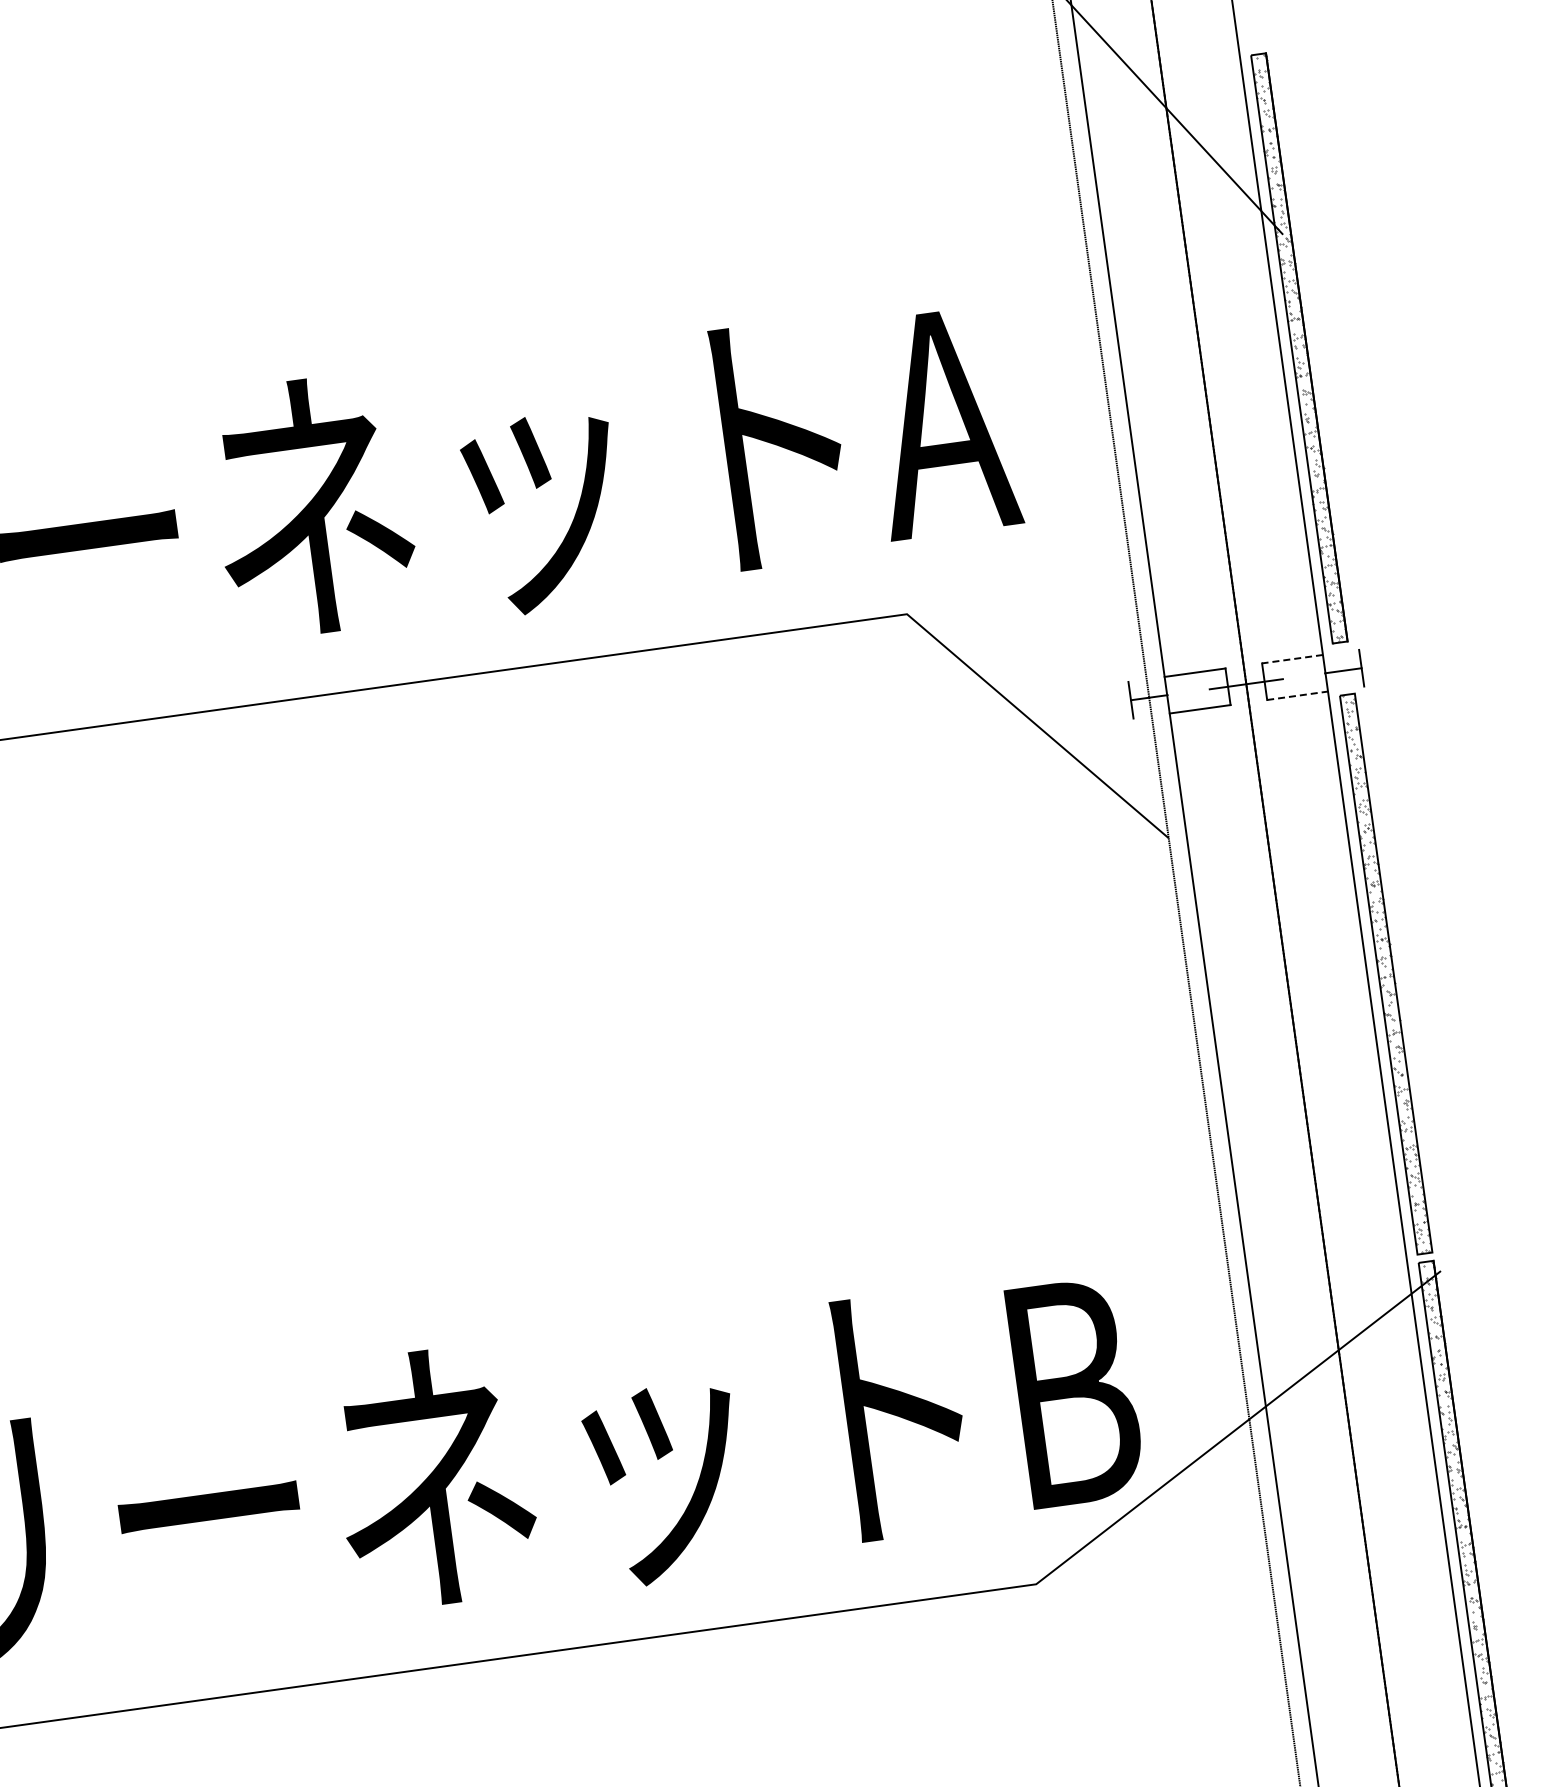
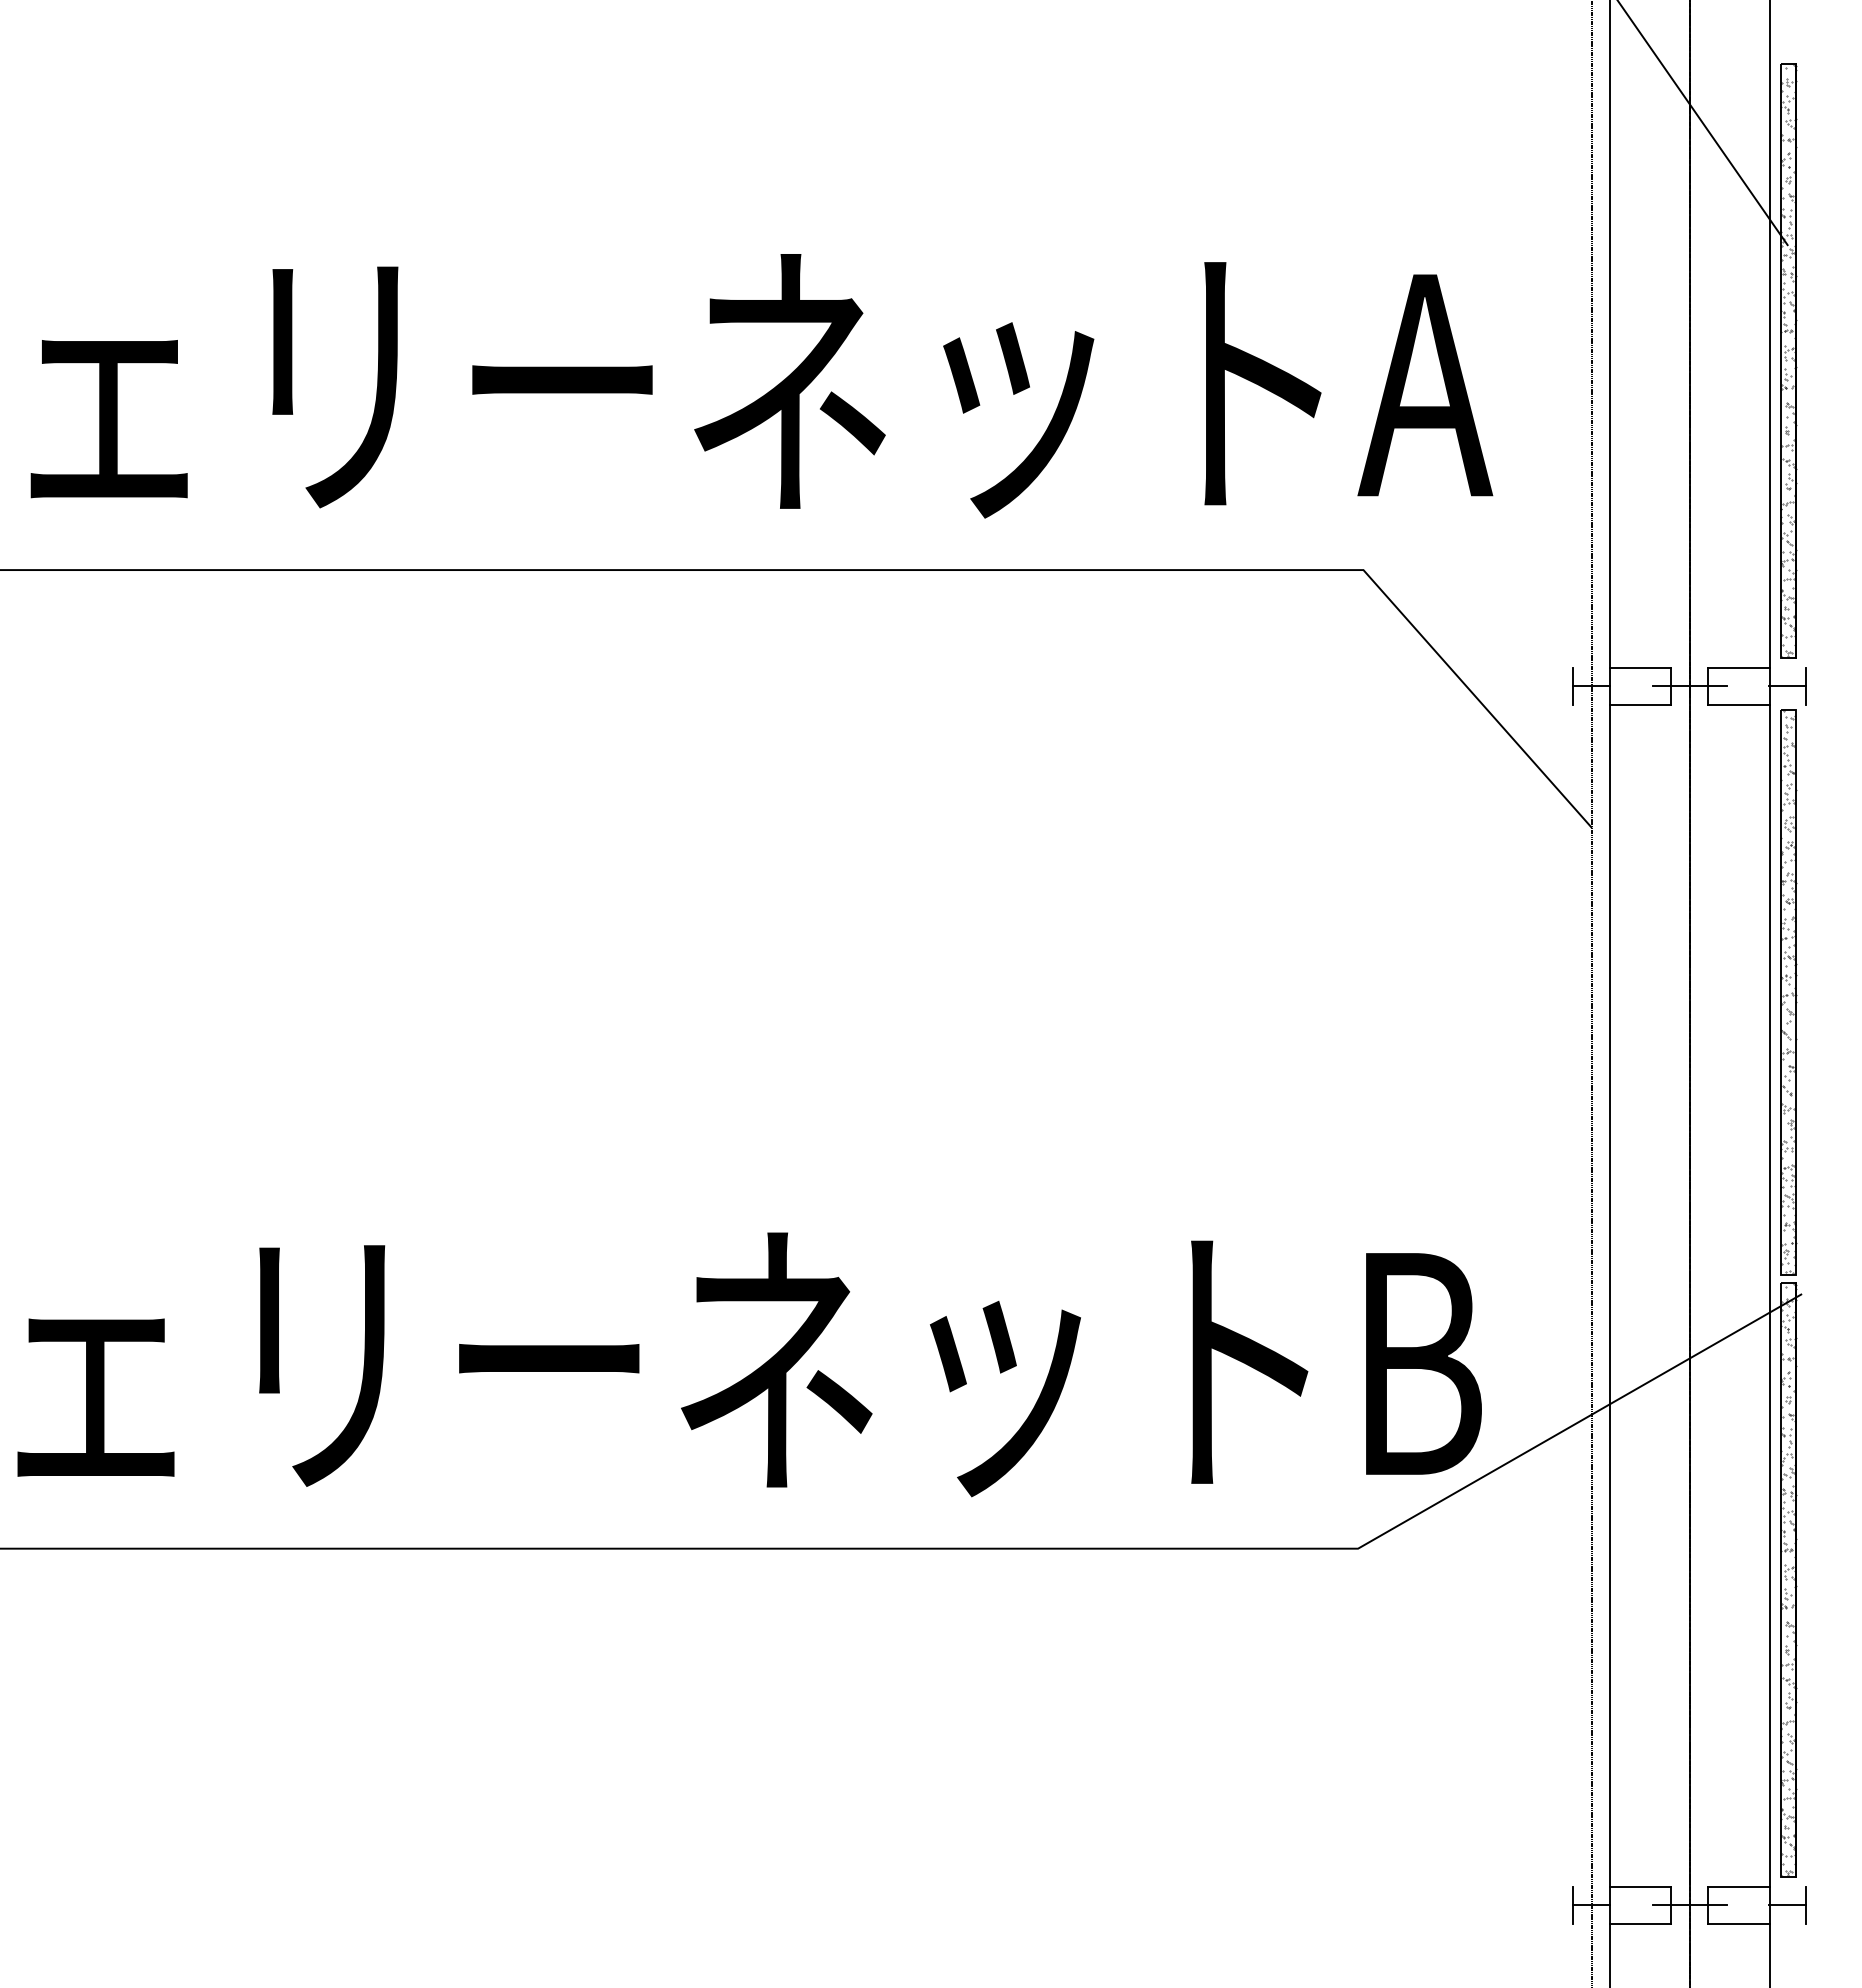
line: (1292, 659) -> (1739, 667), dashed -> solid
line: (1297, 695) -> (1739, 704), dashed -> solid

